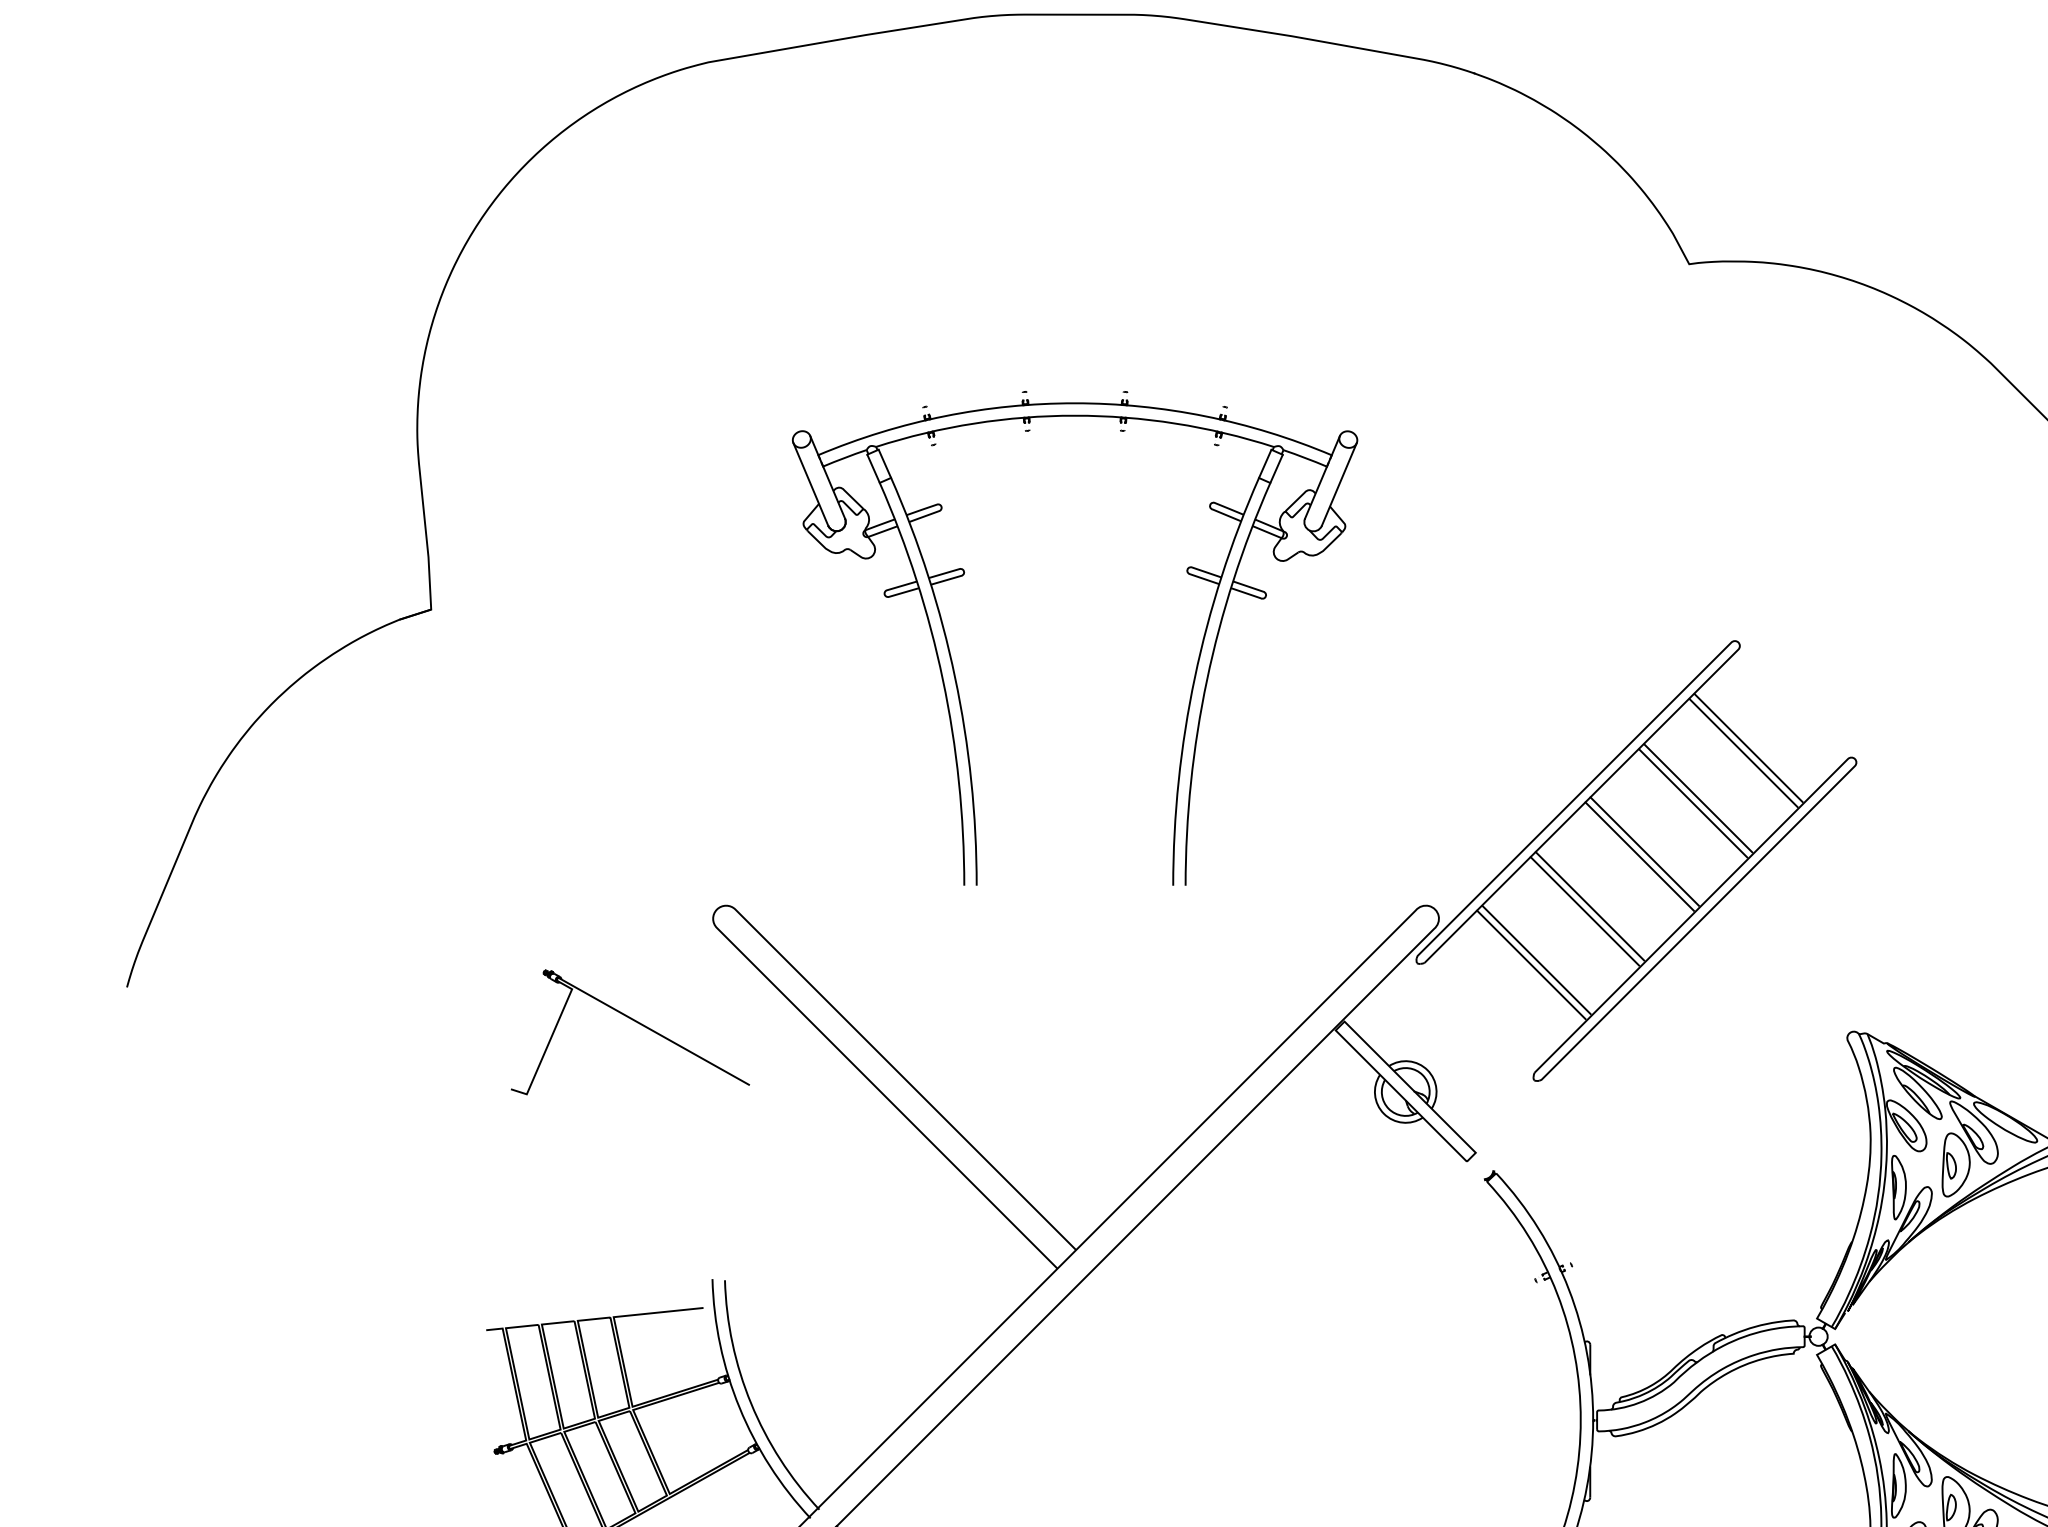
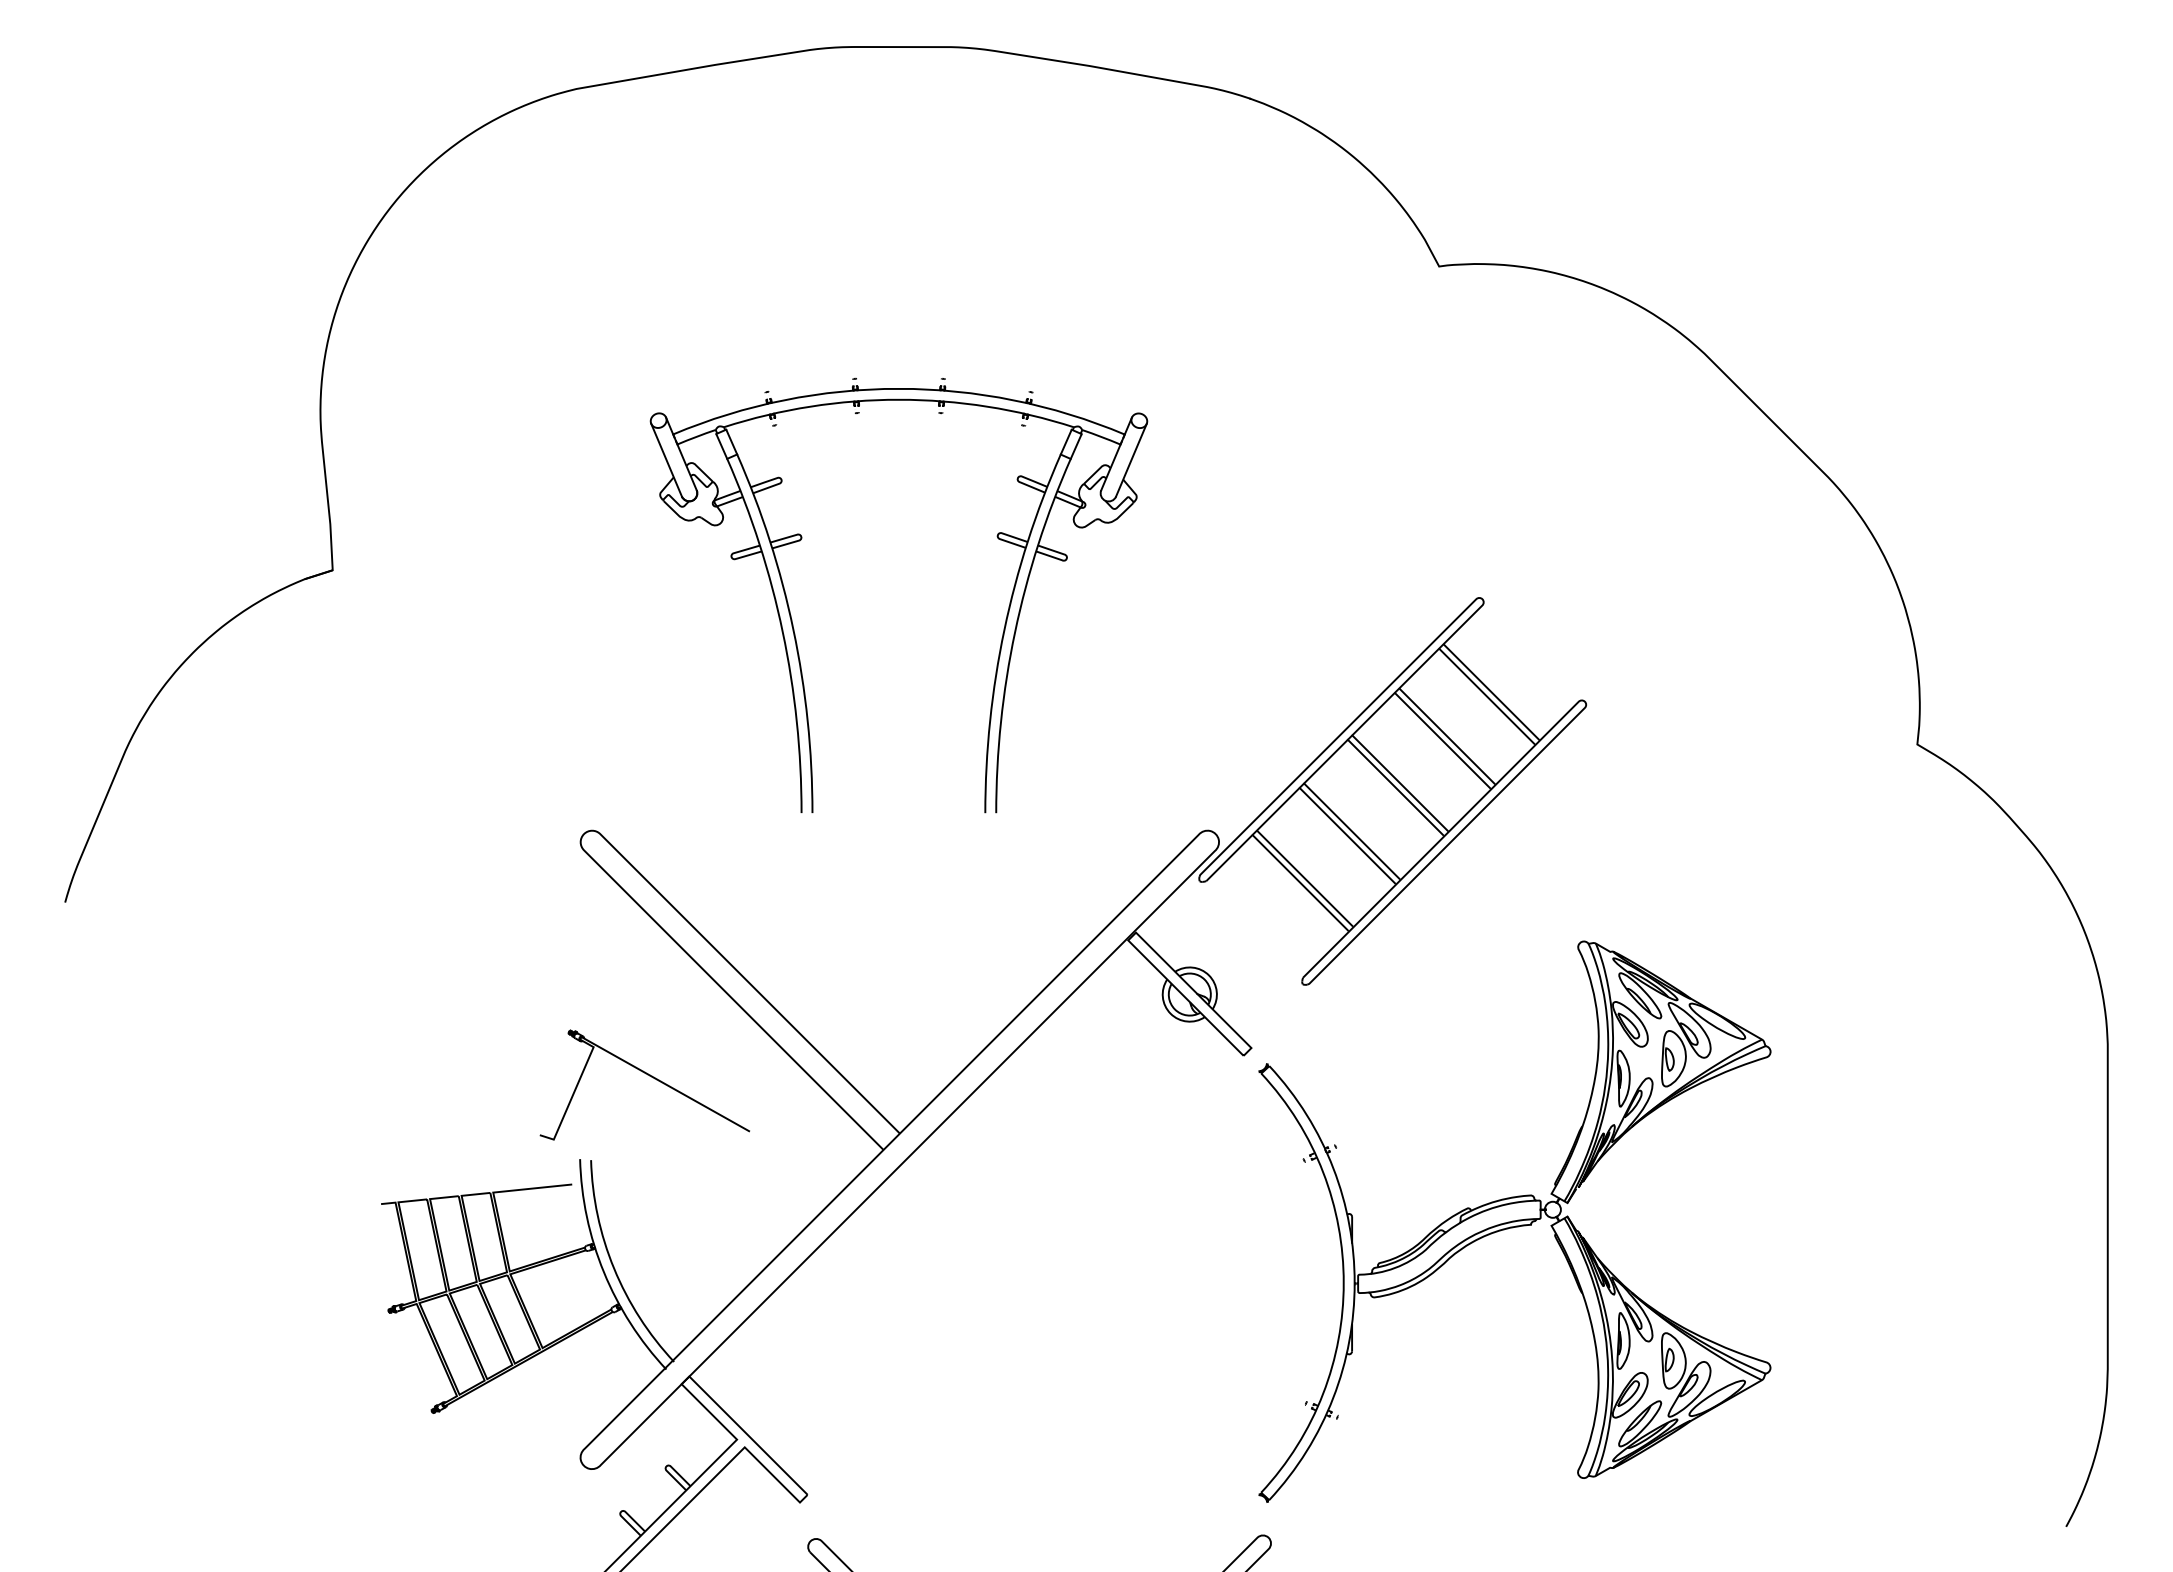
part: (635, 1022) -> (649, 1076), moved

